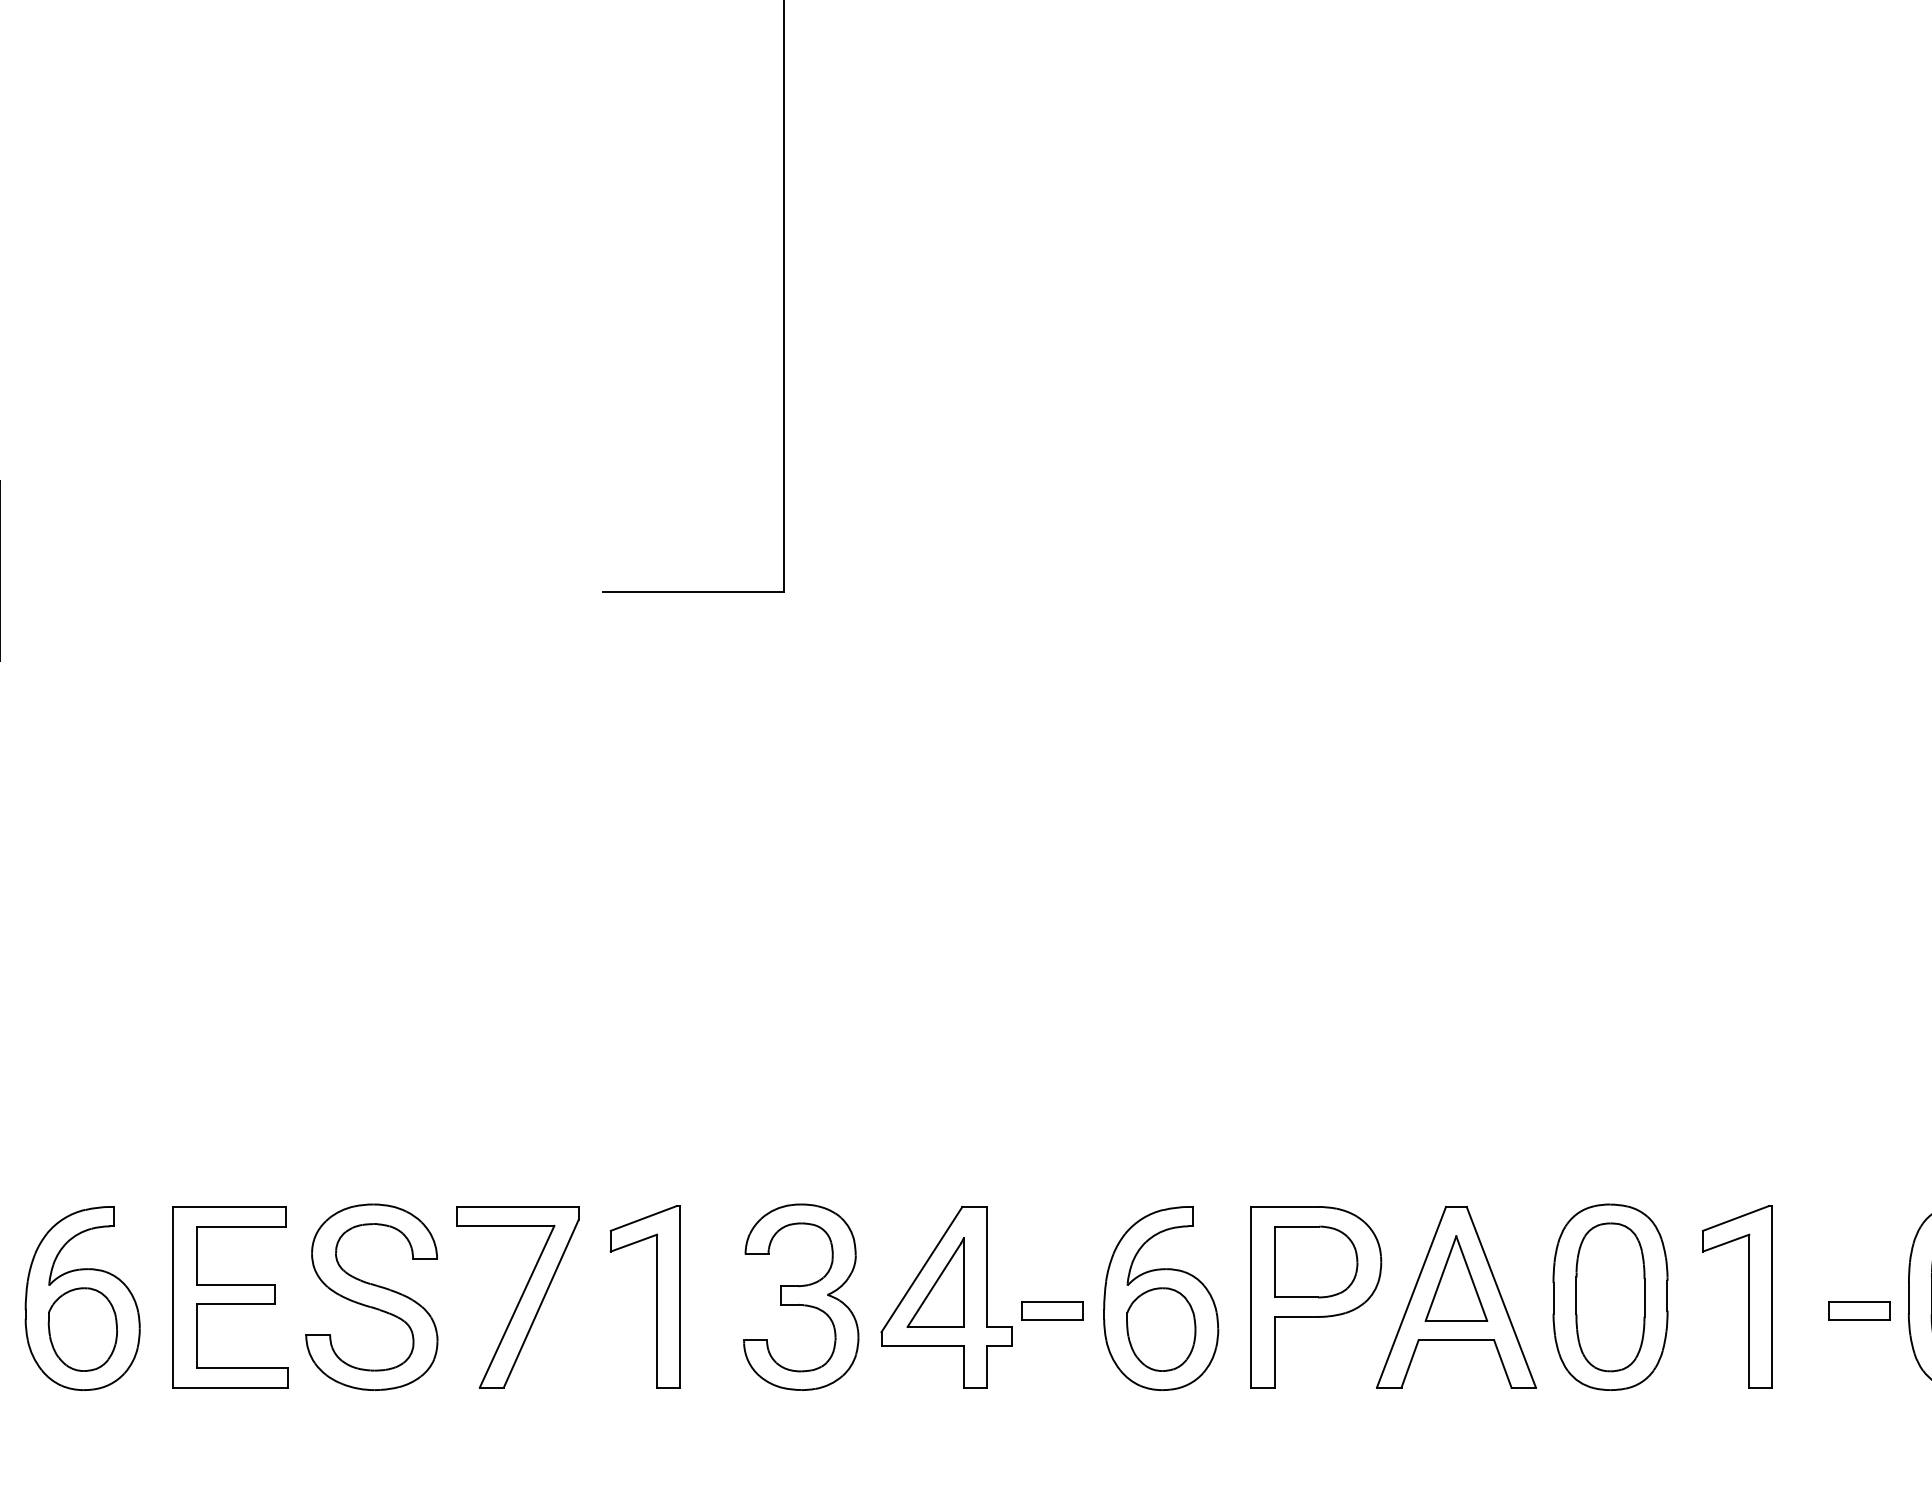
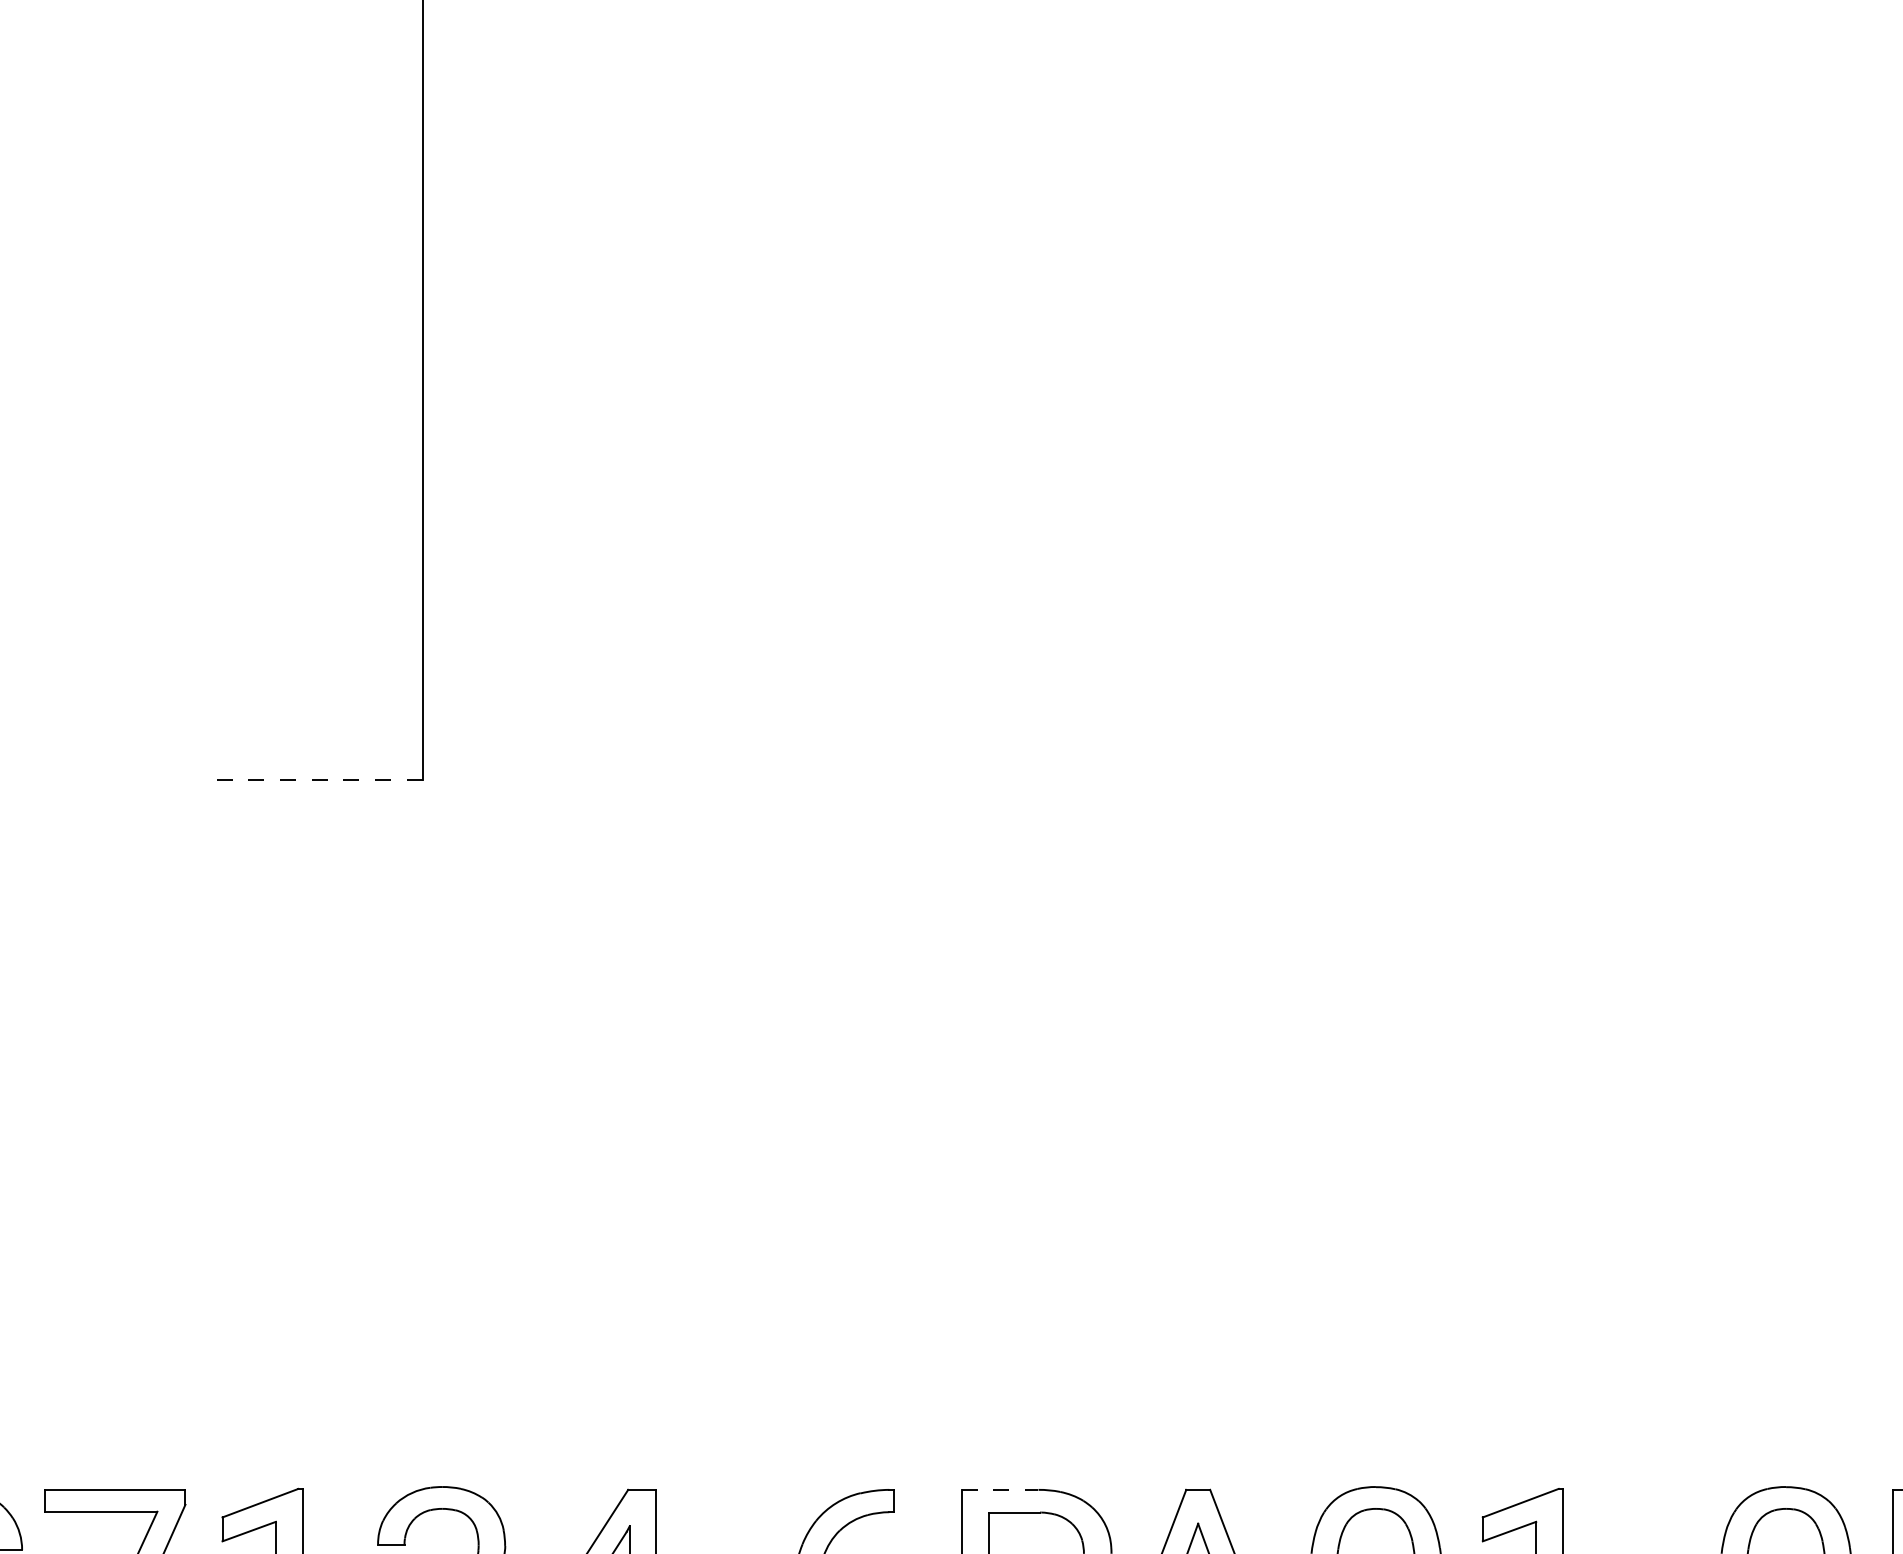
line: (693, 591) -> (317, 779), solid -> dashed
line: (1285, 1206) -> (1001, 1489), solid -> dashed

